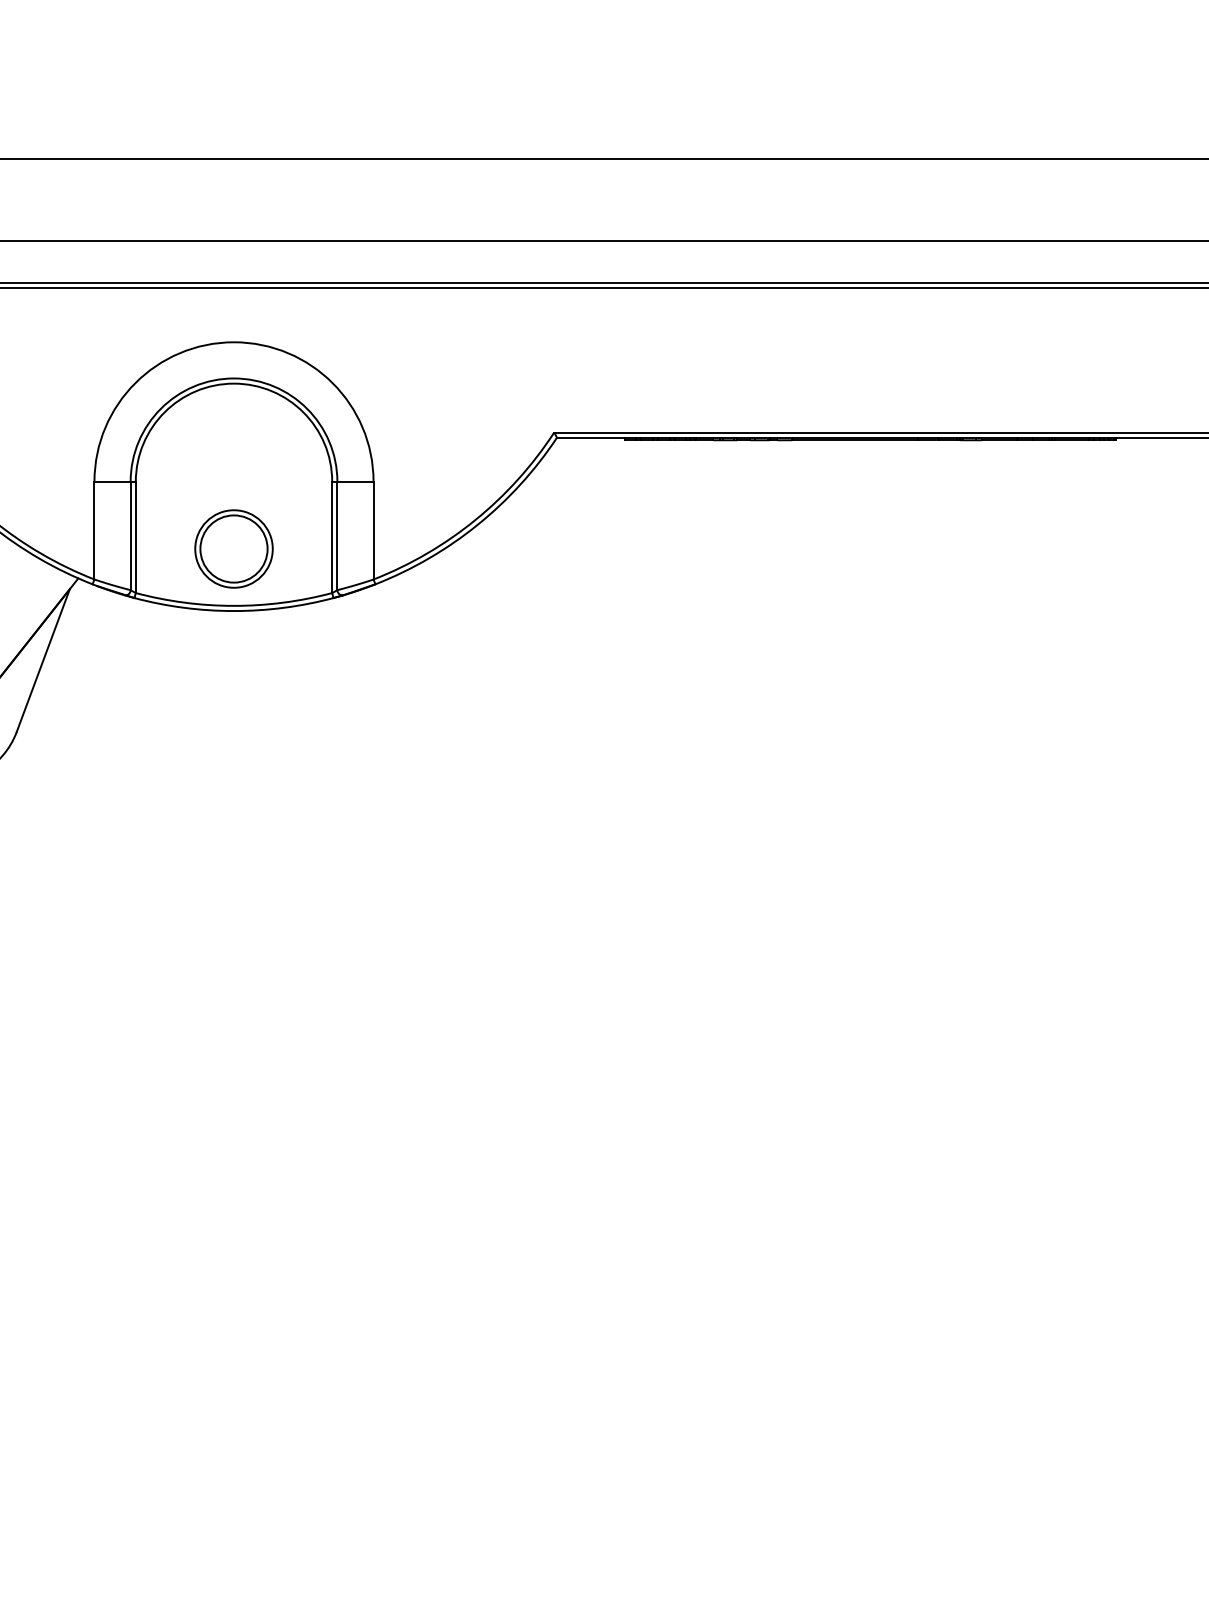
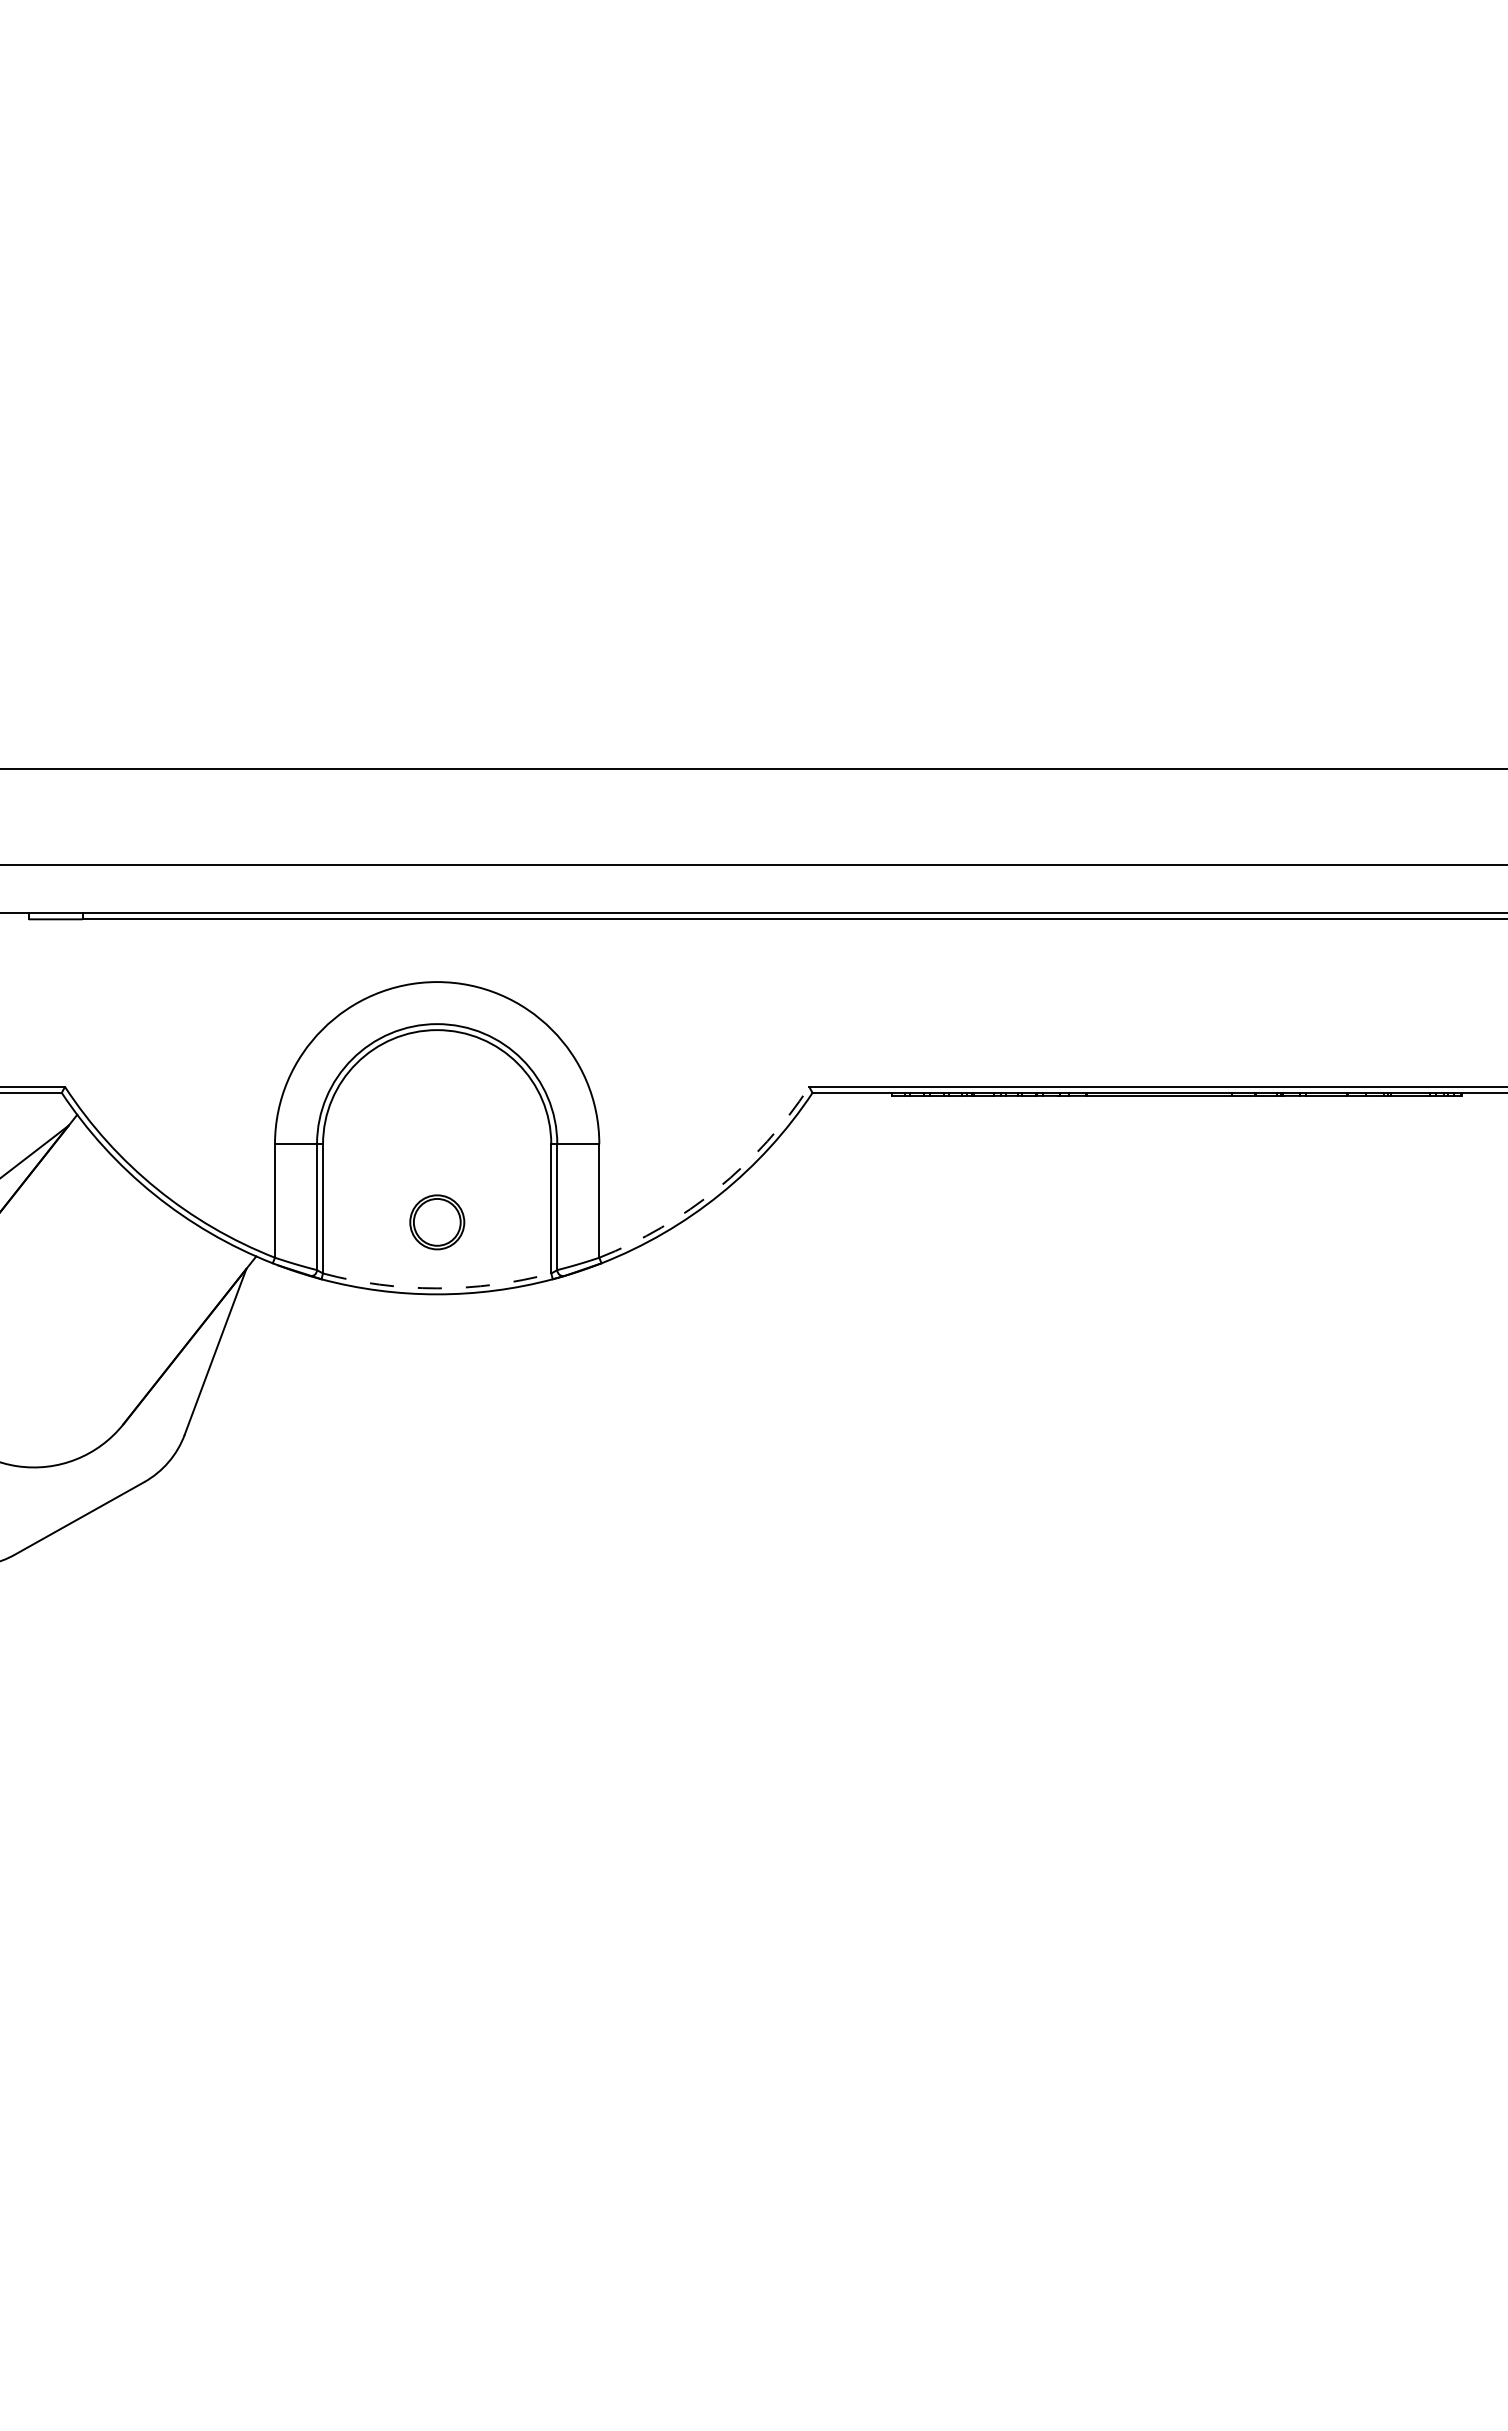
arc: (475, 519) -> (717, 1188), solid -> dashed
part: (234, 549) -> (437, 1222), size x0.6
arc: (234, 605) -> (437, 1288), solid -> dashed

